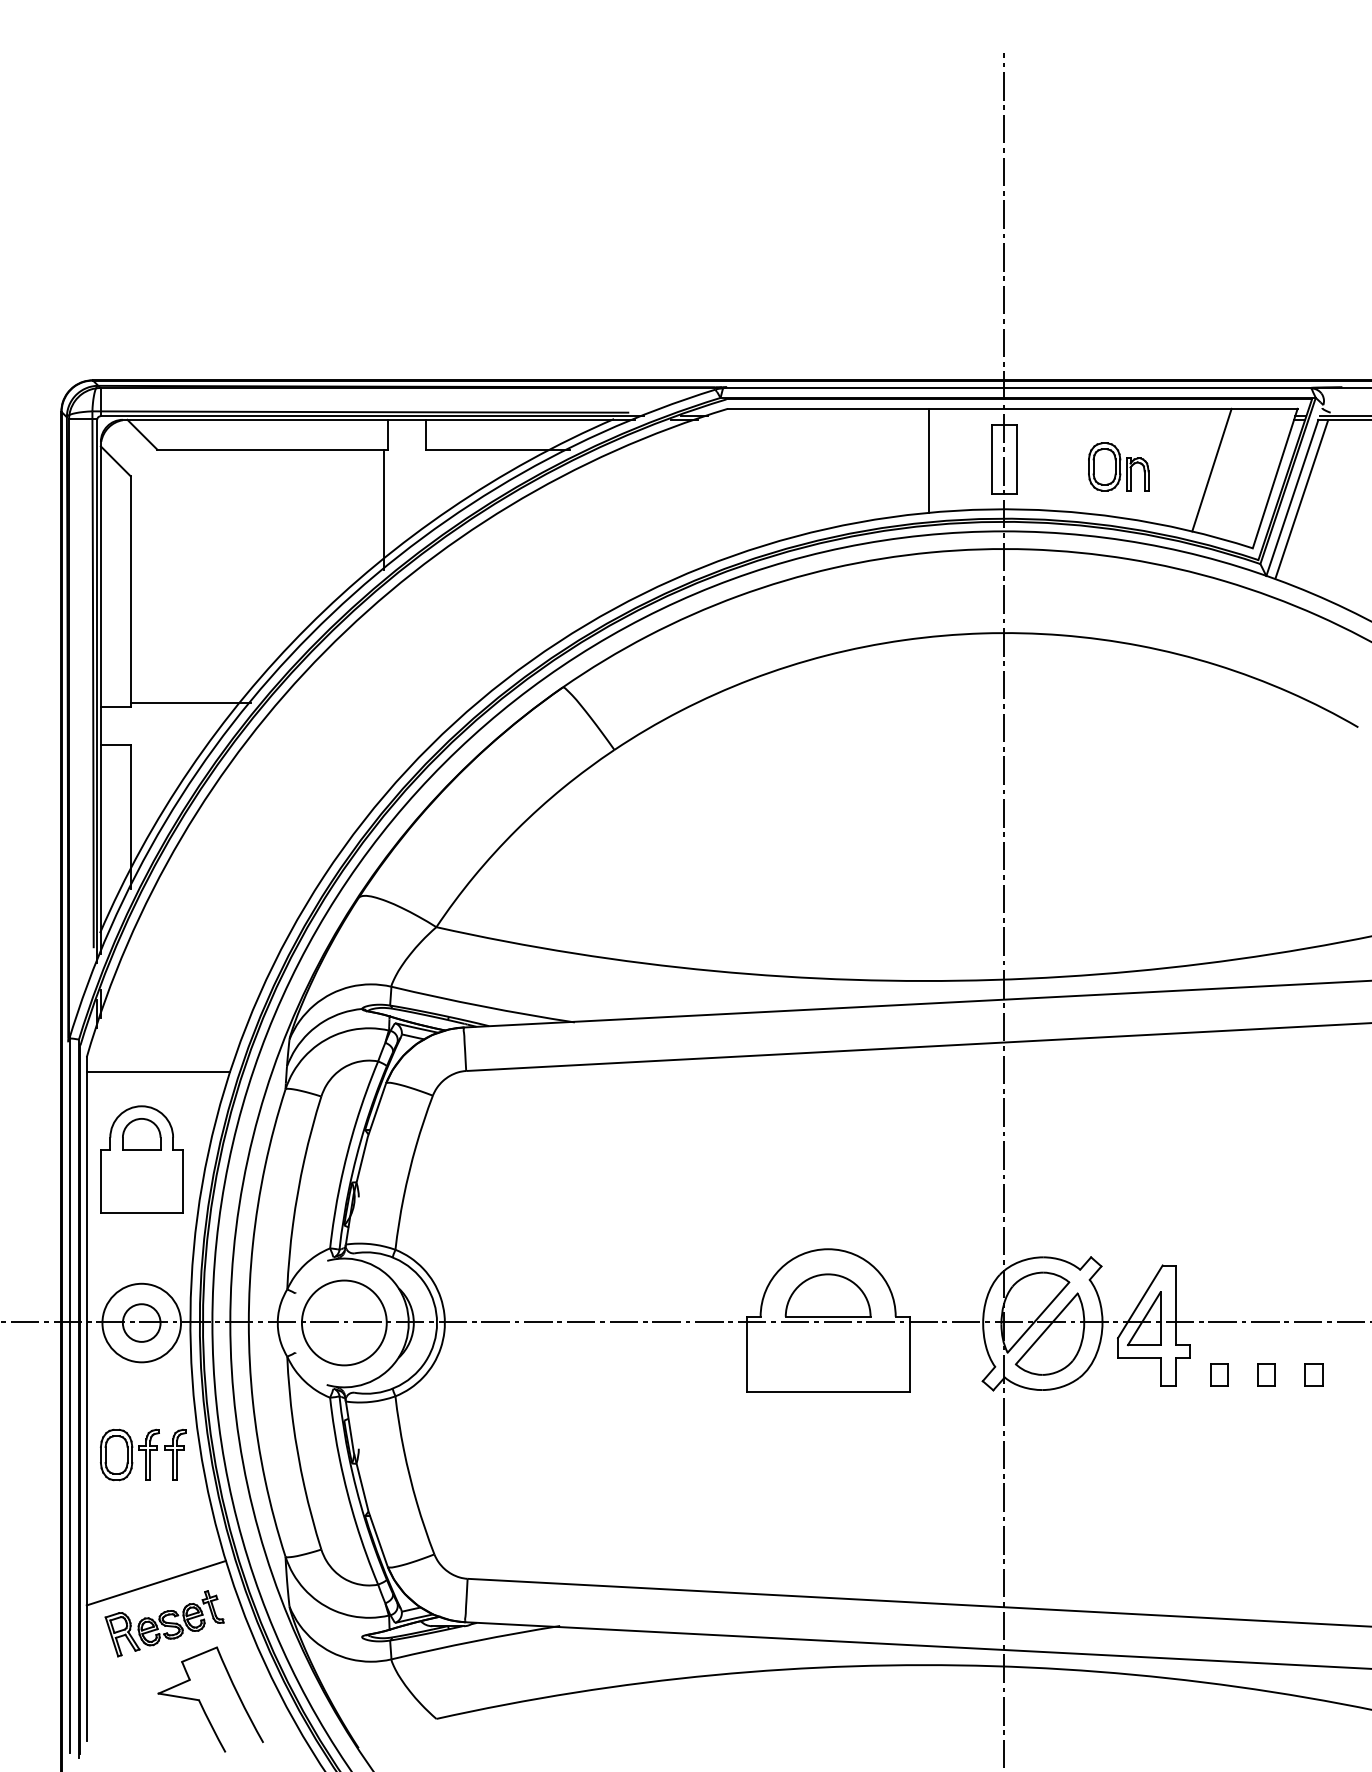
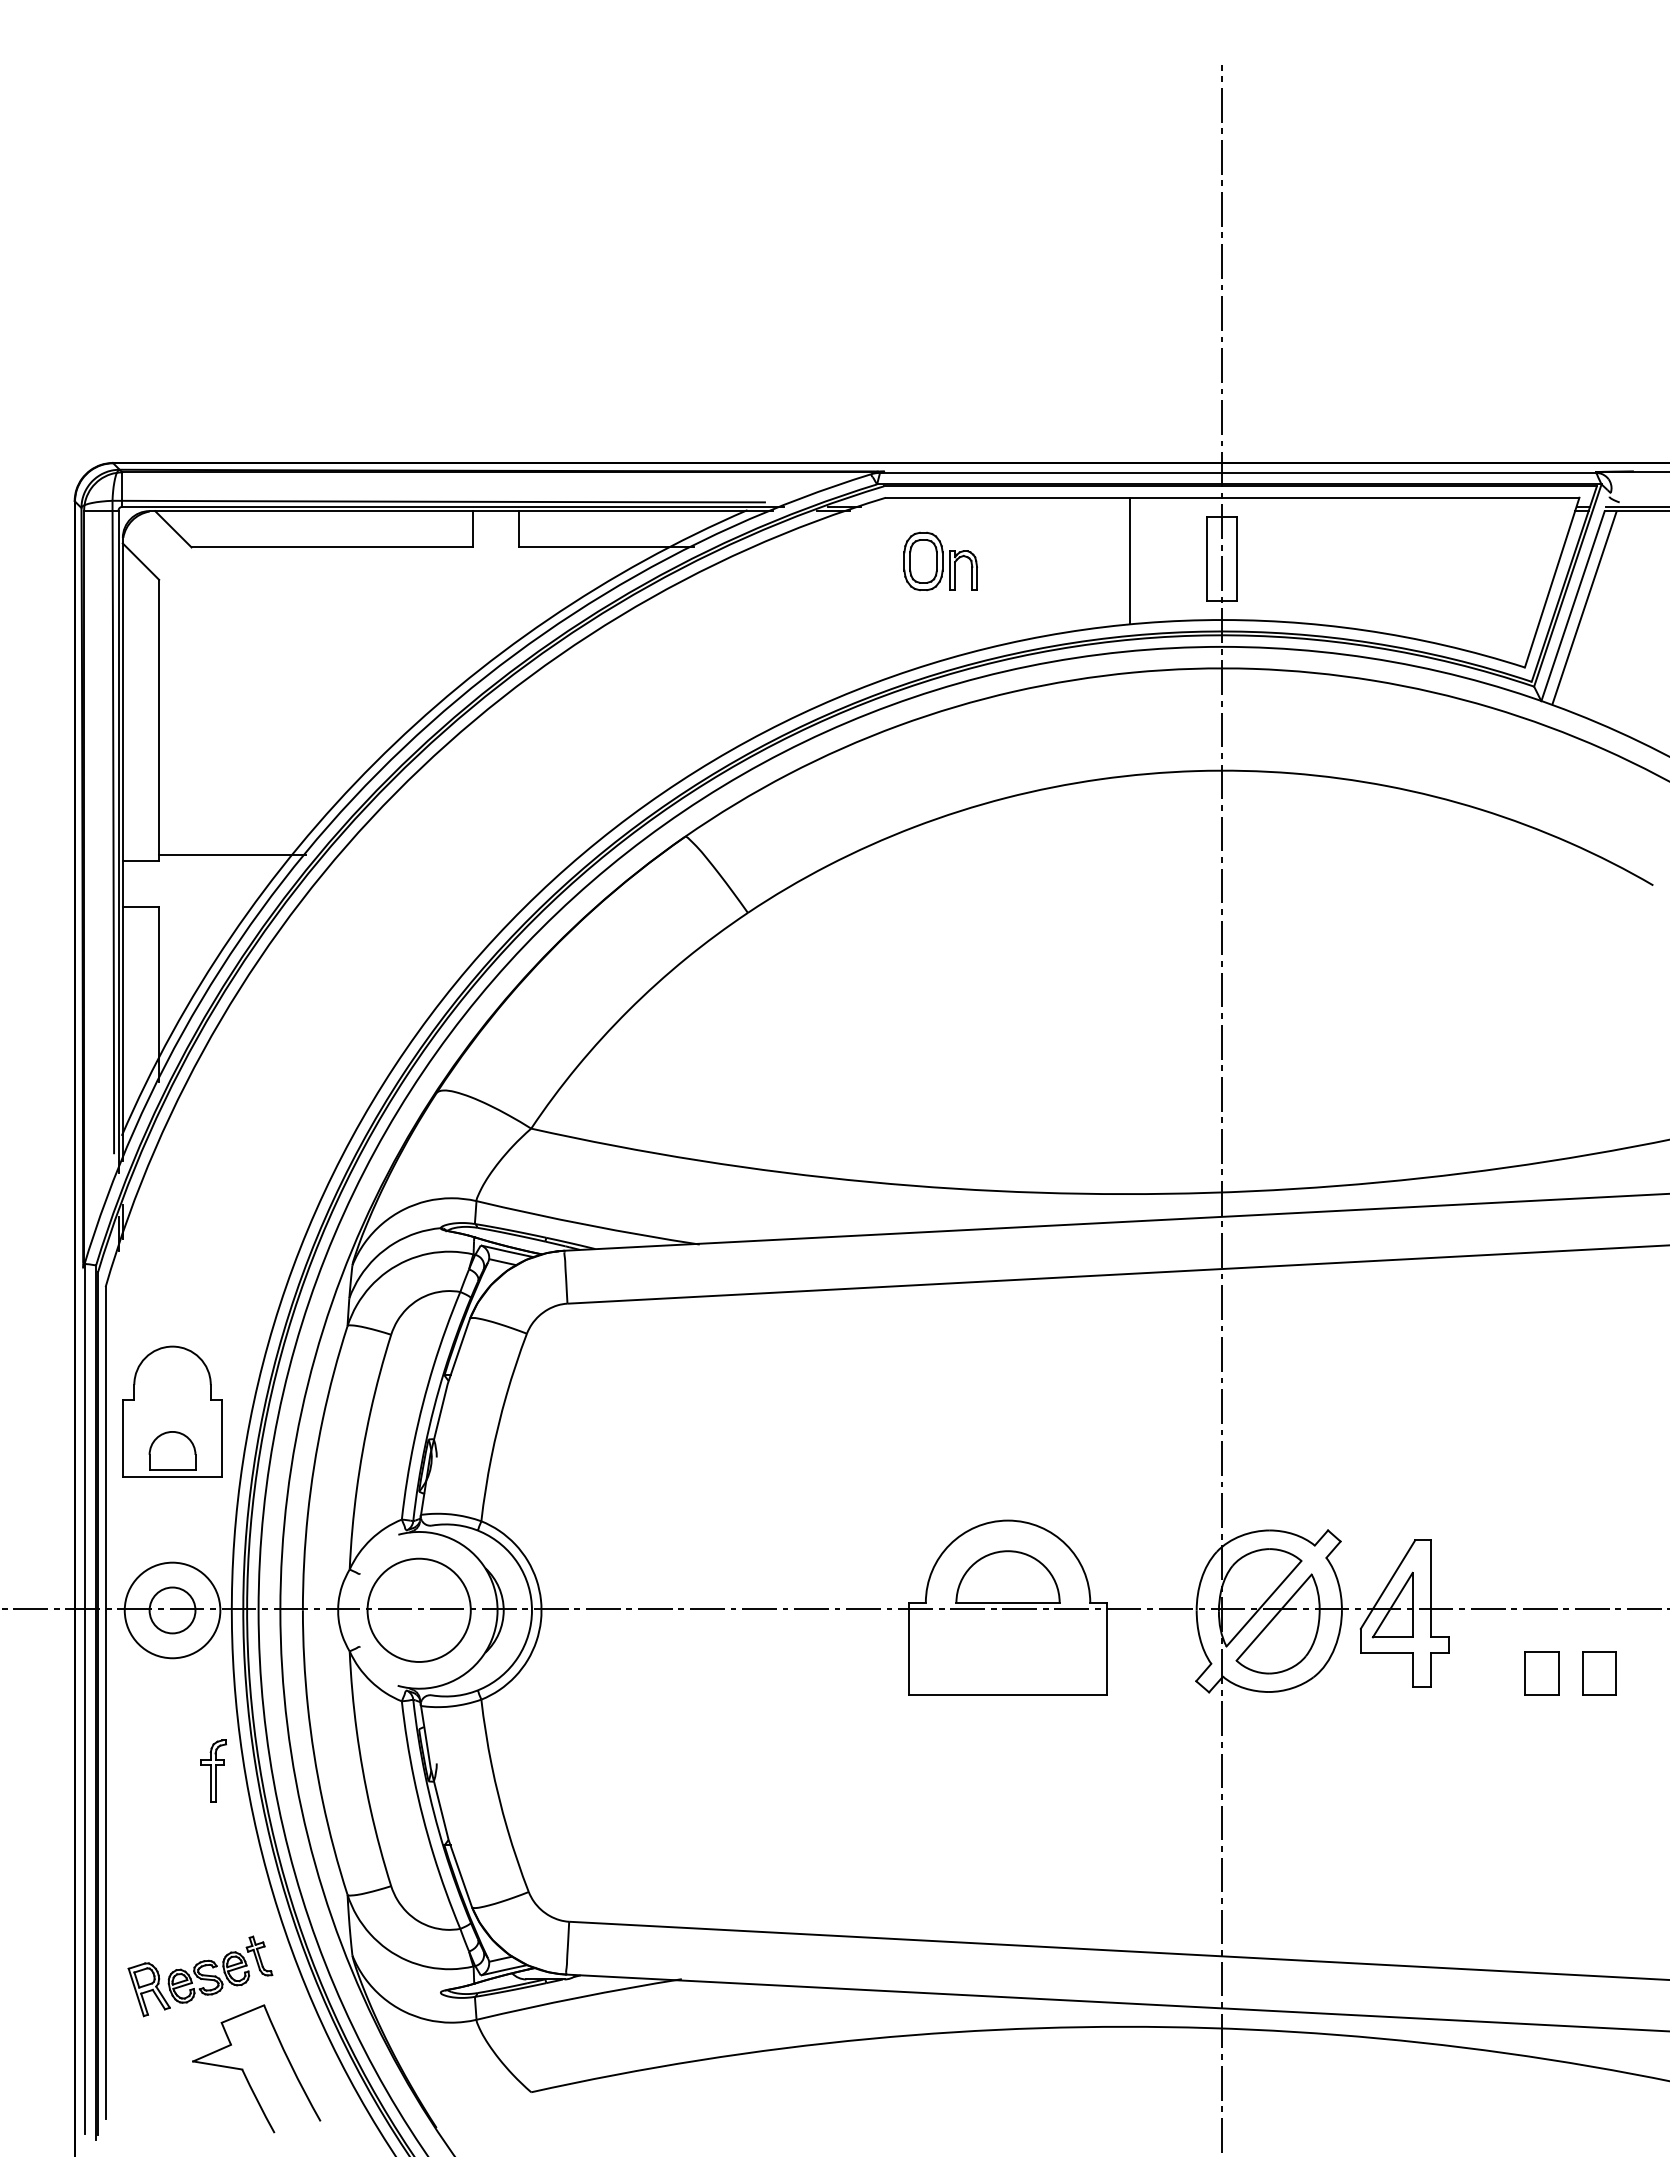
part: (1118, 466) -> (940, 561), moved
line: (1212, 469) -> (1475, 571), removed
line: (383, 509) -> (466, 620), removed
line: (158, 1071) -> (192, 1304), removed
part: (141, 1134) -> (172, 1450), moved
part: (1219, 1374) -> (1484, 1673), removed
part: (1266, 1374) -> (1541, 1673), size x1.6
part: (1314, 1374) -> (1599, 1673), size x1.6
part: (129, 1454) -> (157, 1770), removed
line: (156, 1583) -> (190, 1927), removed

